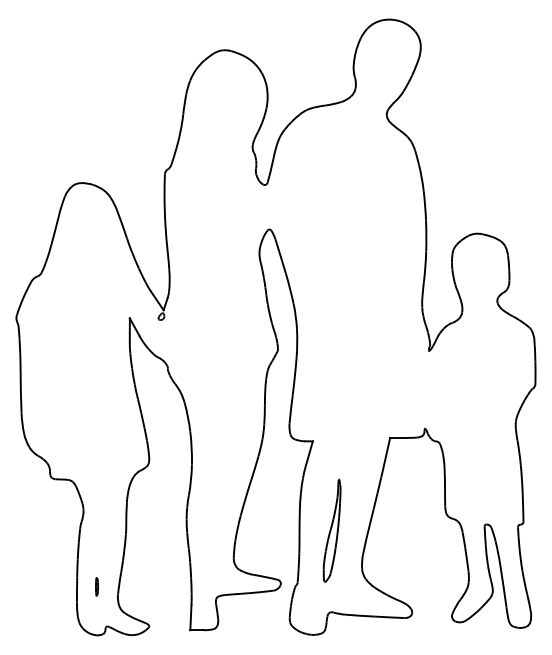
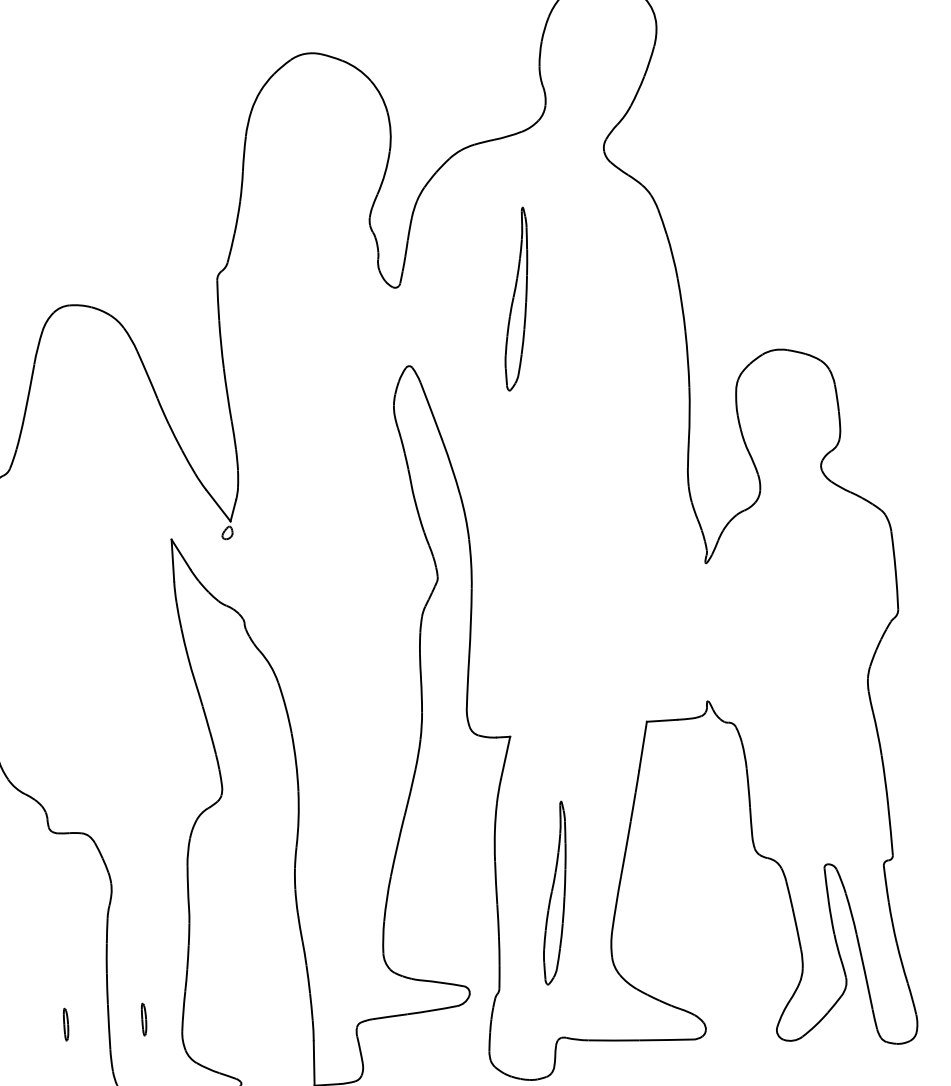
part: (331, 195) -> (515, 298), added
line: (52, 586) -> (65, 1023), added

